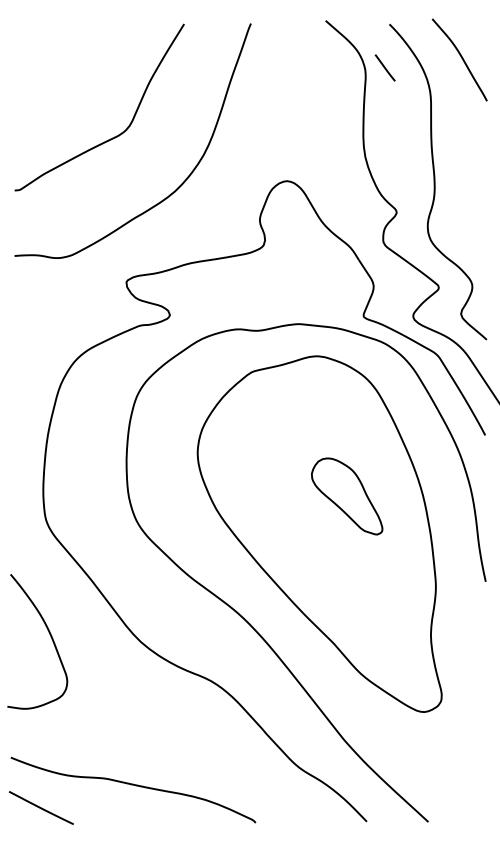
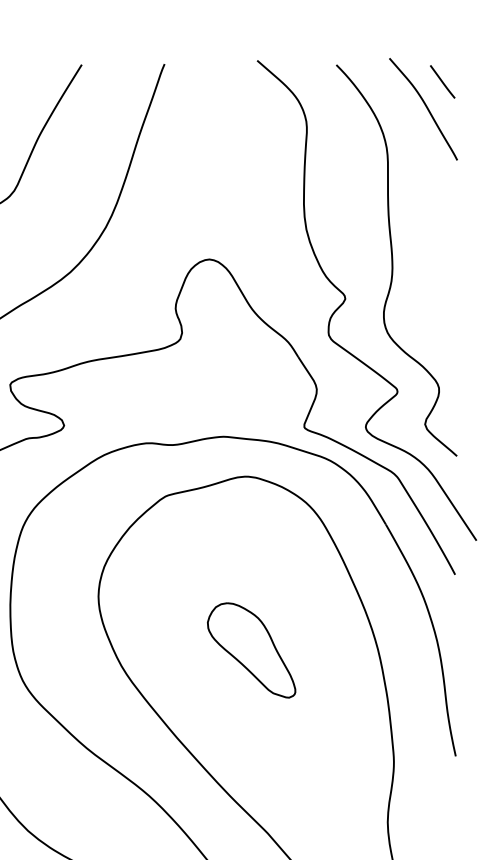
line: (384, 67) -> (441, 81), moved
part: (347, 496) -> (252, 650), moved

